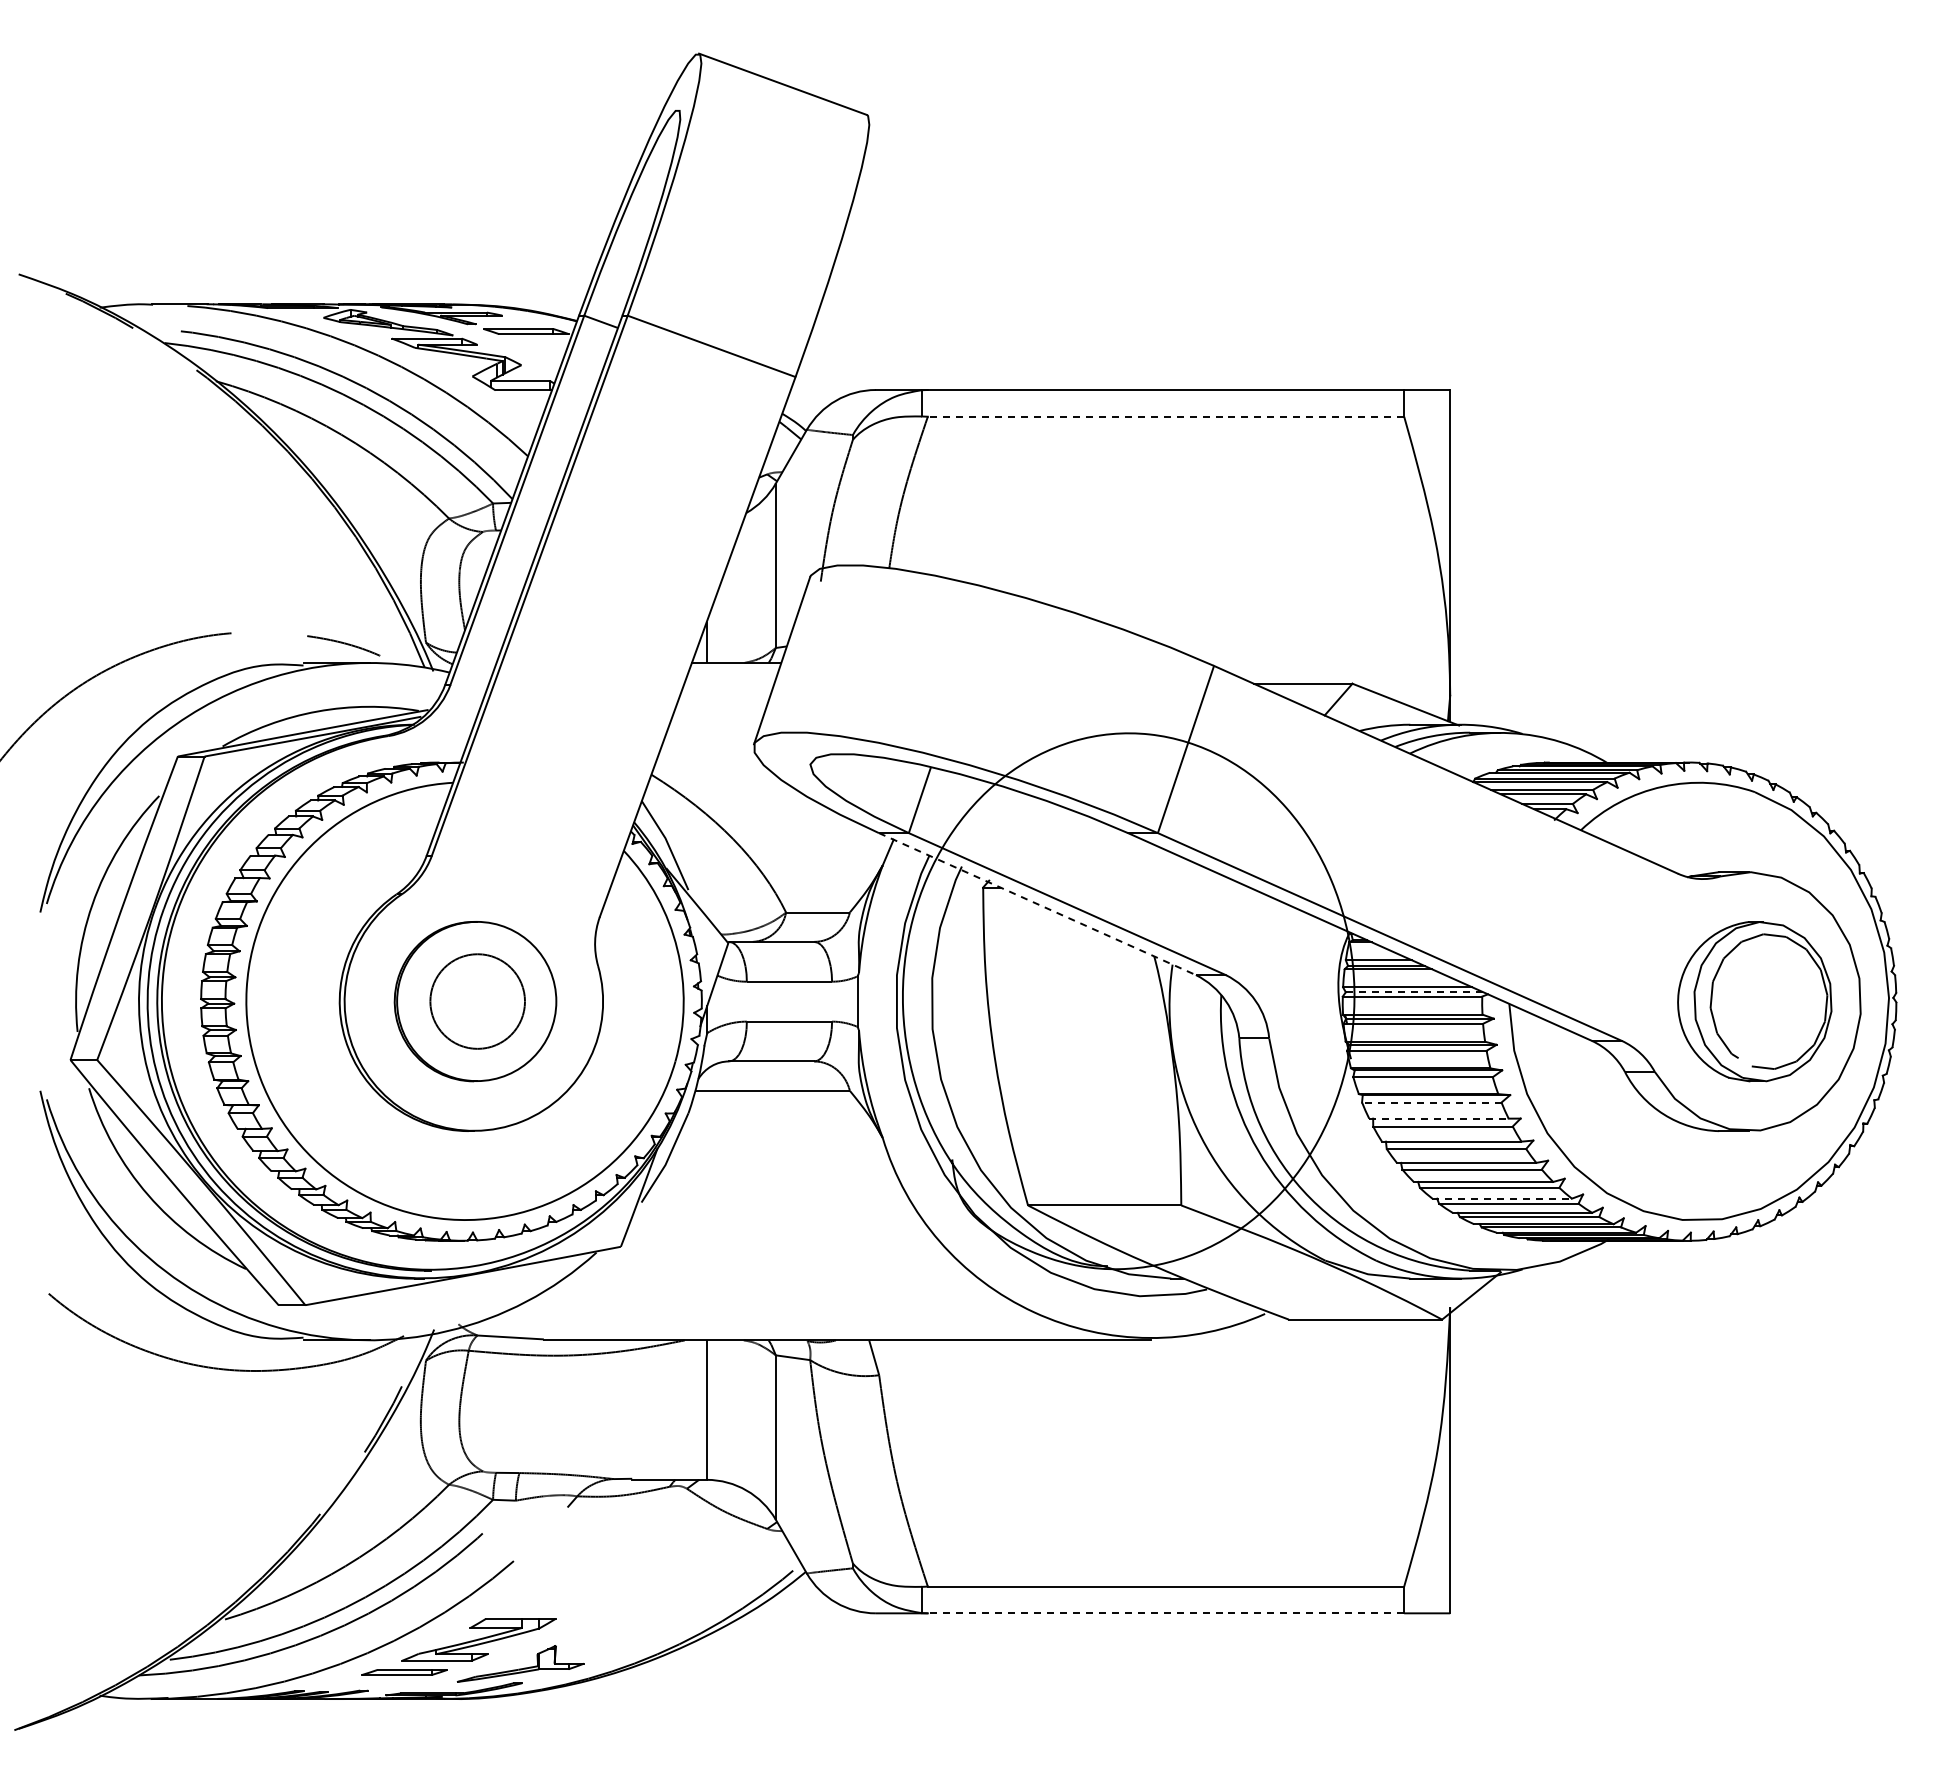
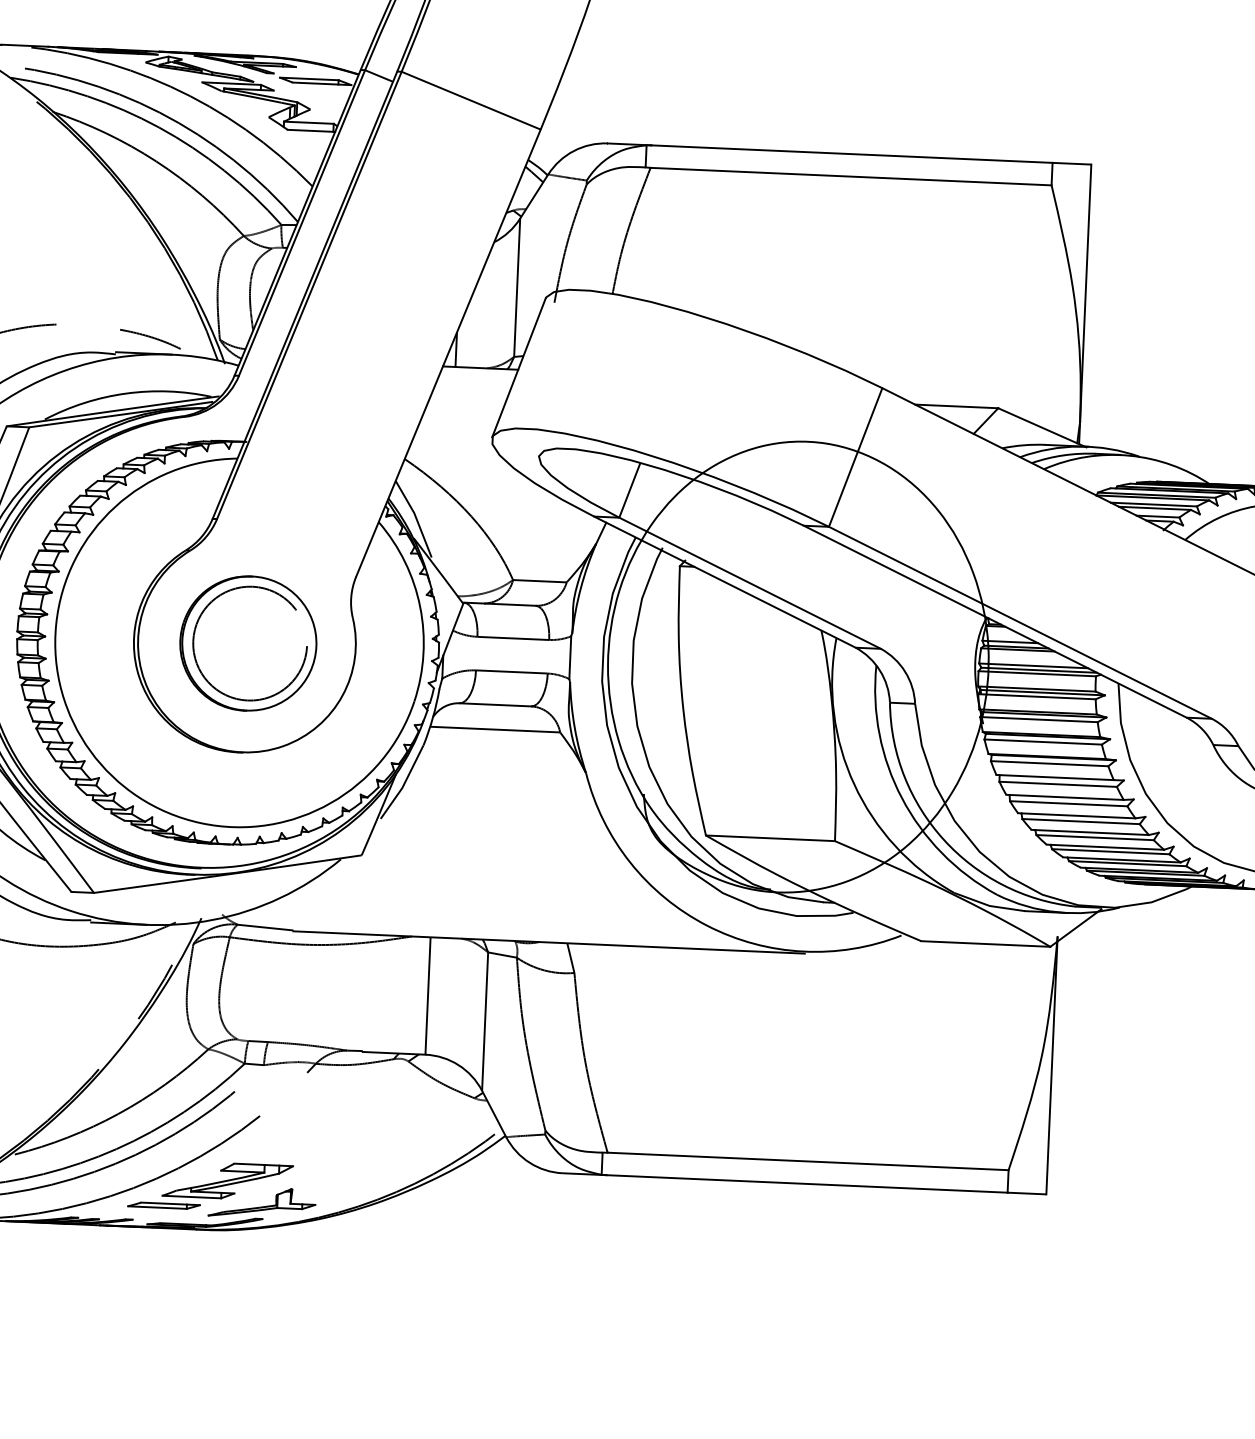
line: (1165, 416) -> (850, 176), dashed -> solid
line: (1037, 904) -> (724, 582), dashed -> solid
line: (1414, 992) -> (1039, 670), dashed -> solid
circle: (477, 1001) -> (250, 643), size x1.43
line: (1431, 1102) -> (1049, 763), dashed -> solid
line: (1438, 1118) -> (1054, 777), dashed -> solid
line: (1502, 1198) -> (1105, 847), dashed -> solid
line: (1165, 1613) -> (806, 1184), dashed -> solid

